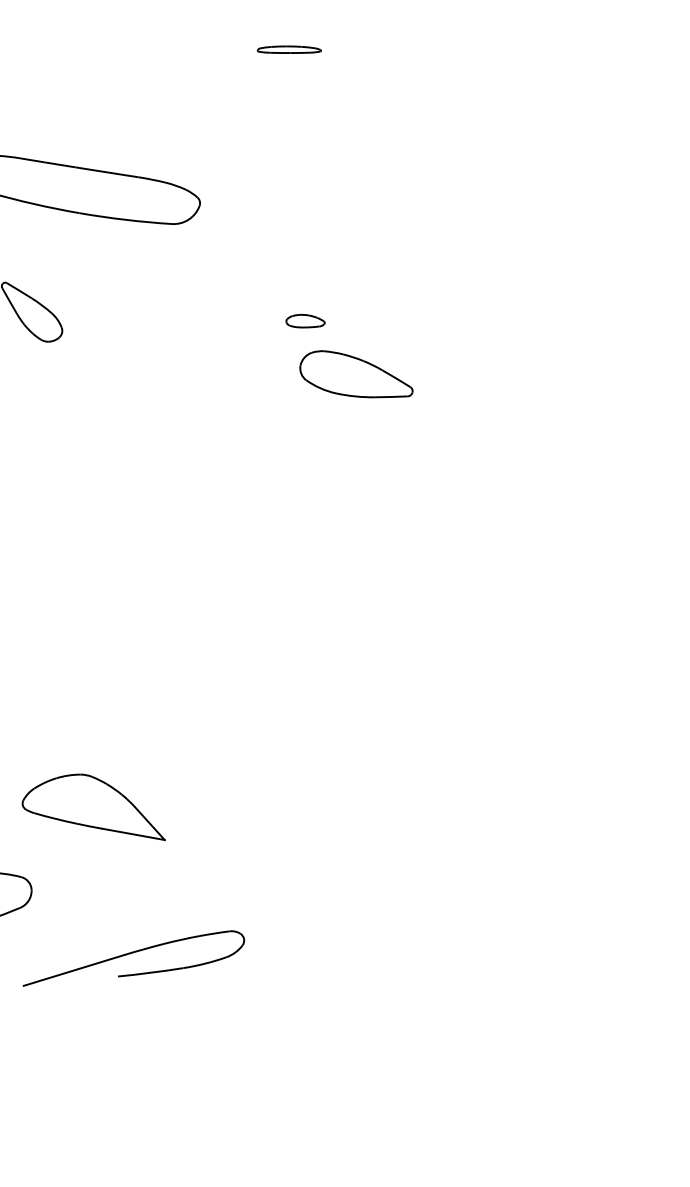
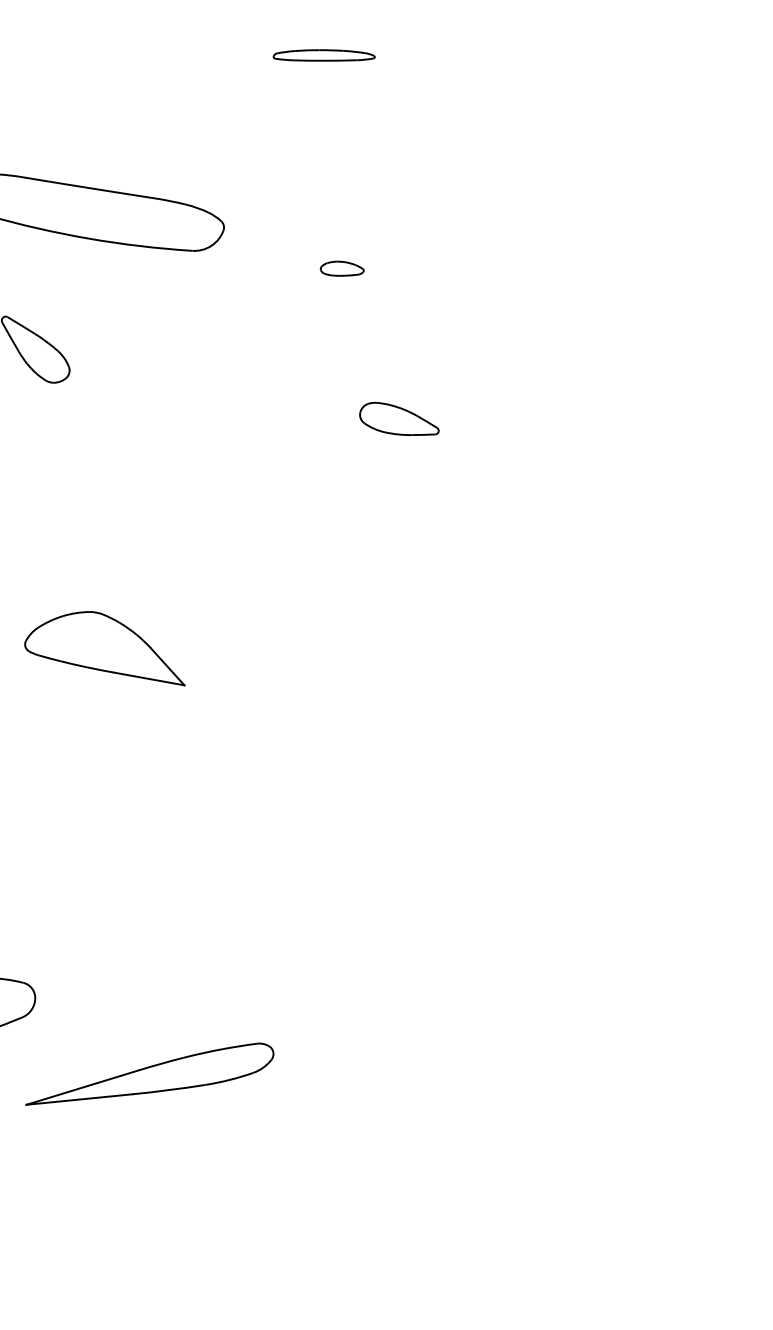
part: (288, 49) -> (323, 55), size x1.43
part: (304, 320) -> (341, 268), moved
part: (356, 373) -> (399, 418), size x0.62
part: (93, 807) -> (104, 648), moved
line: (71, 981) -> (79, 1099), added

